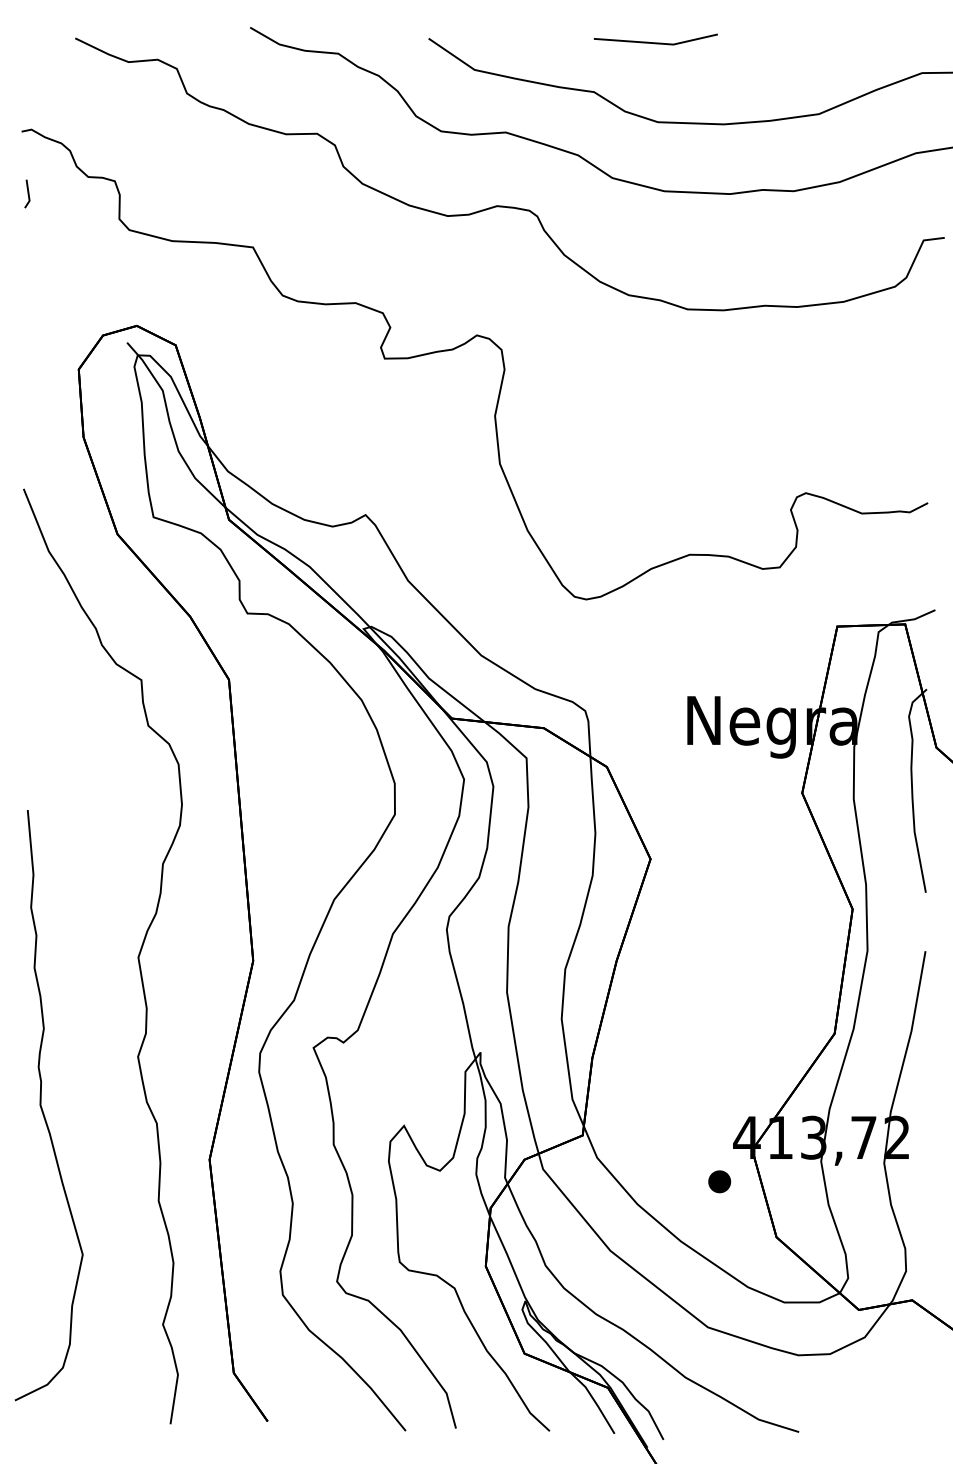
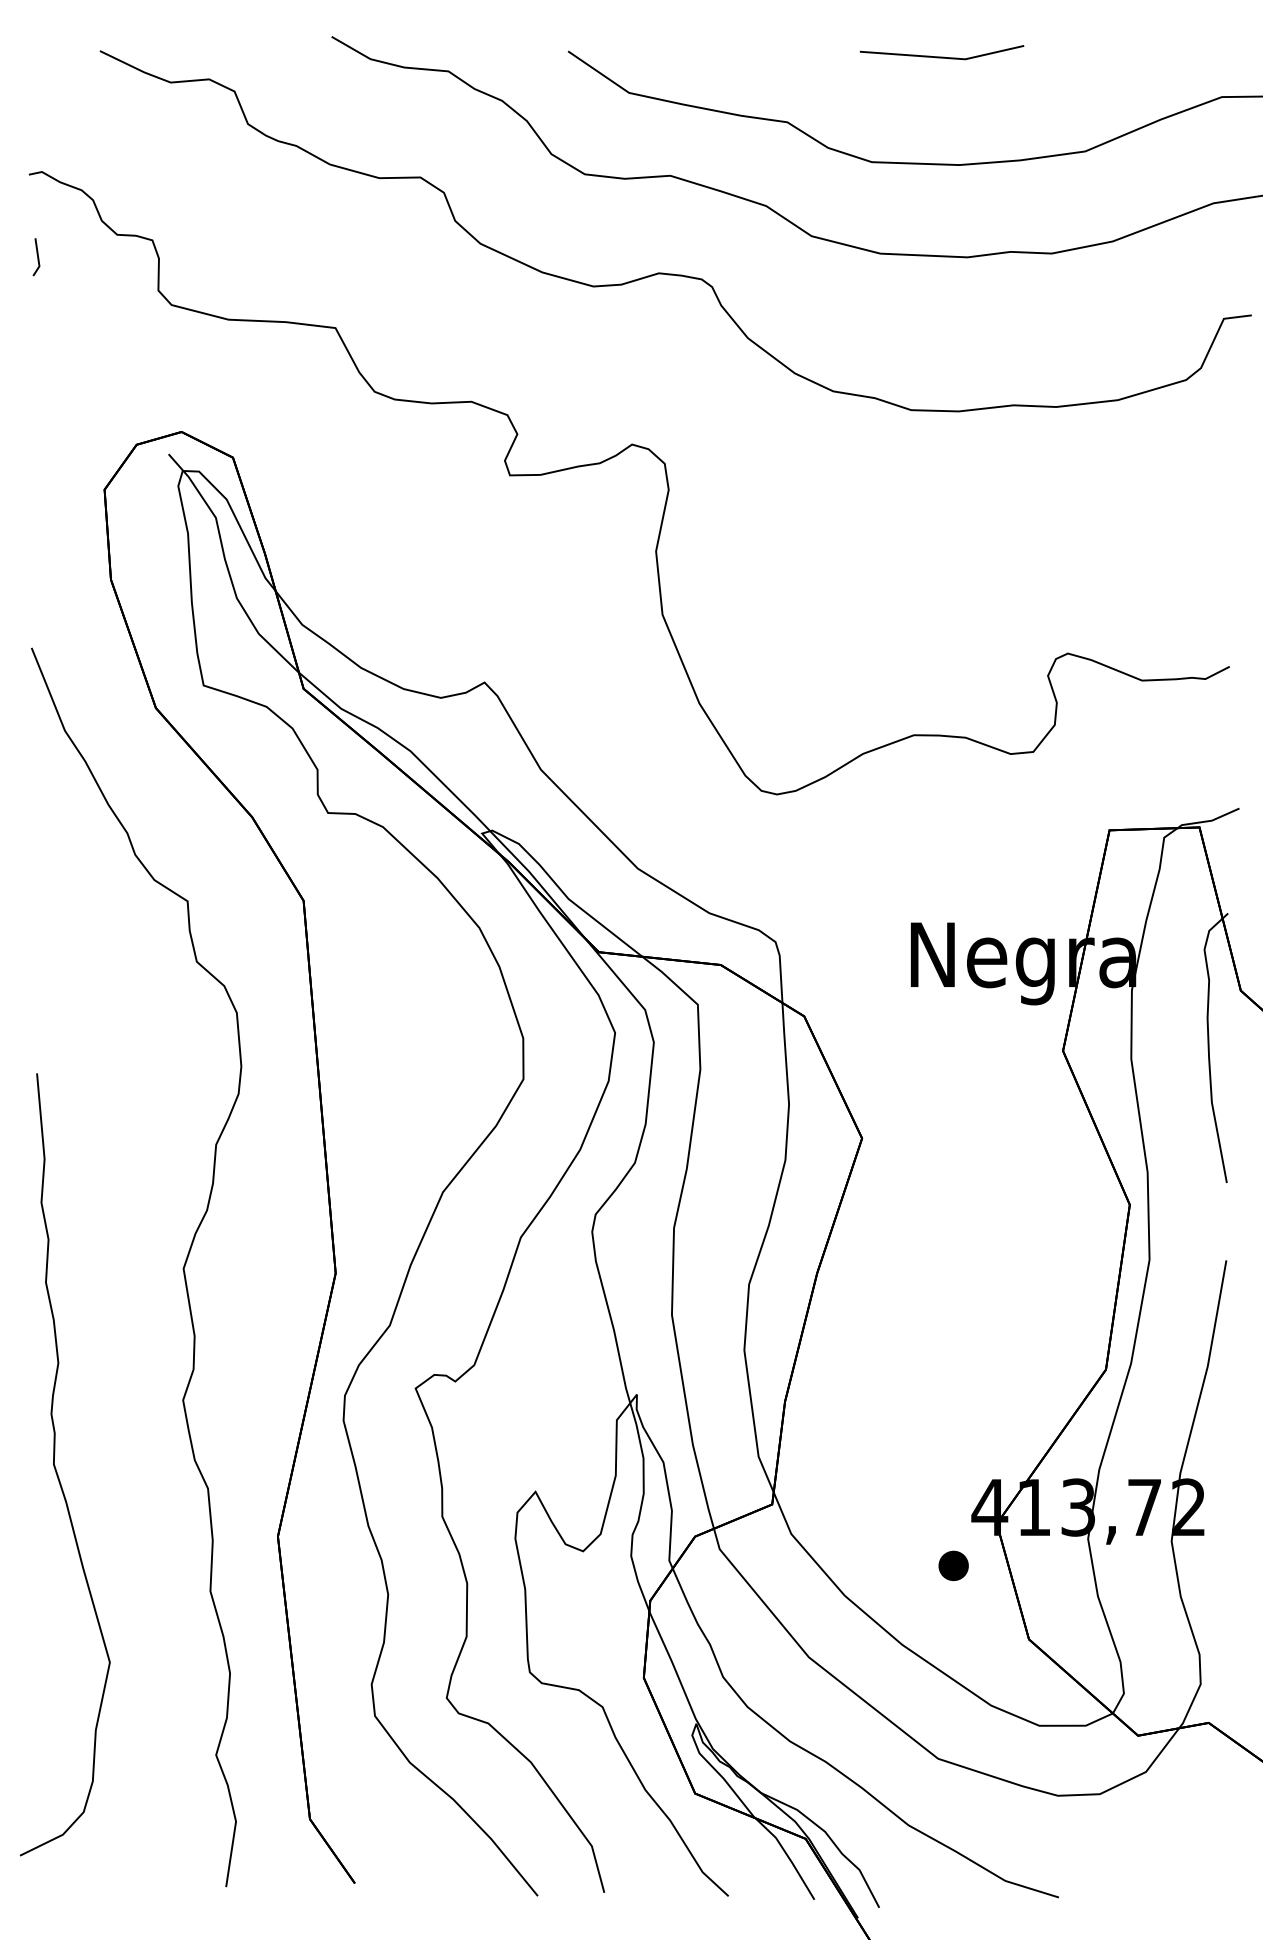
line: (655, 42) -> (941, 56), moved

